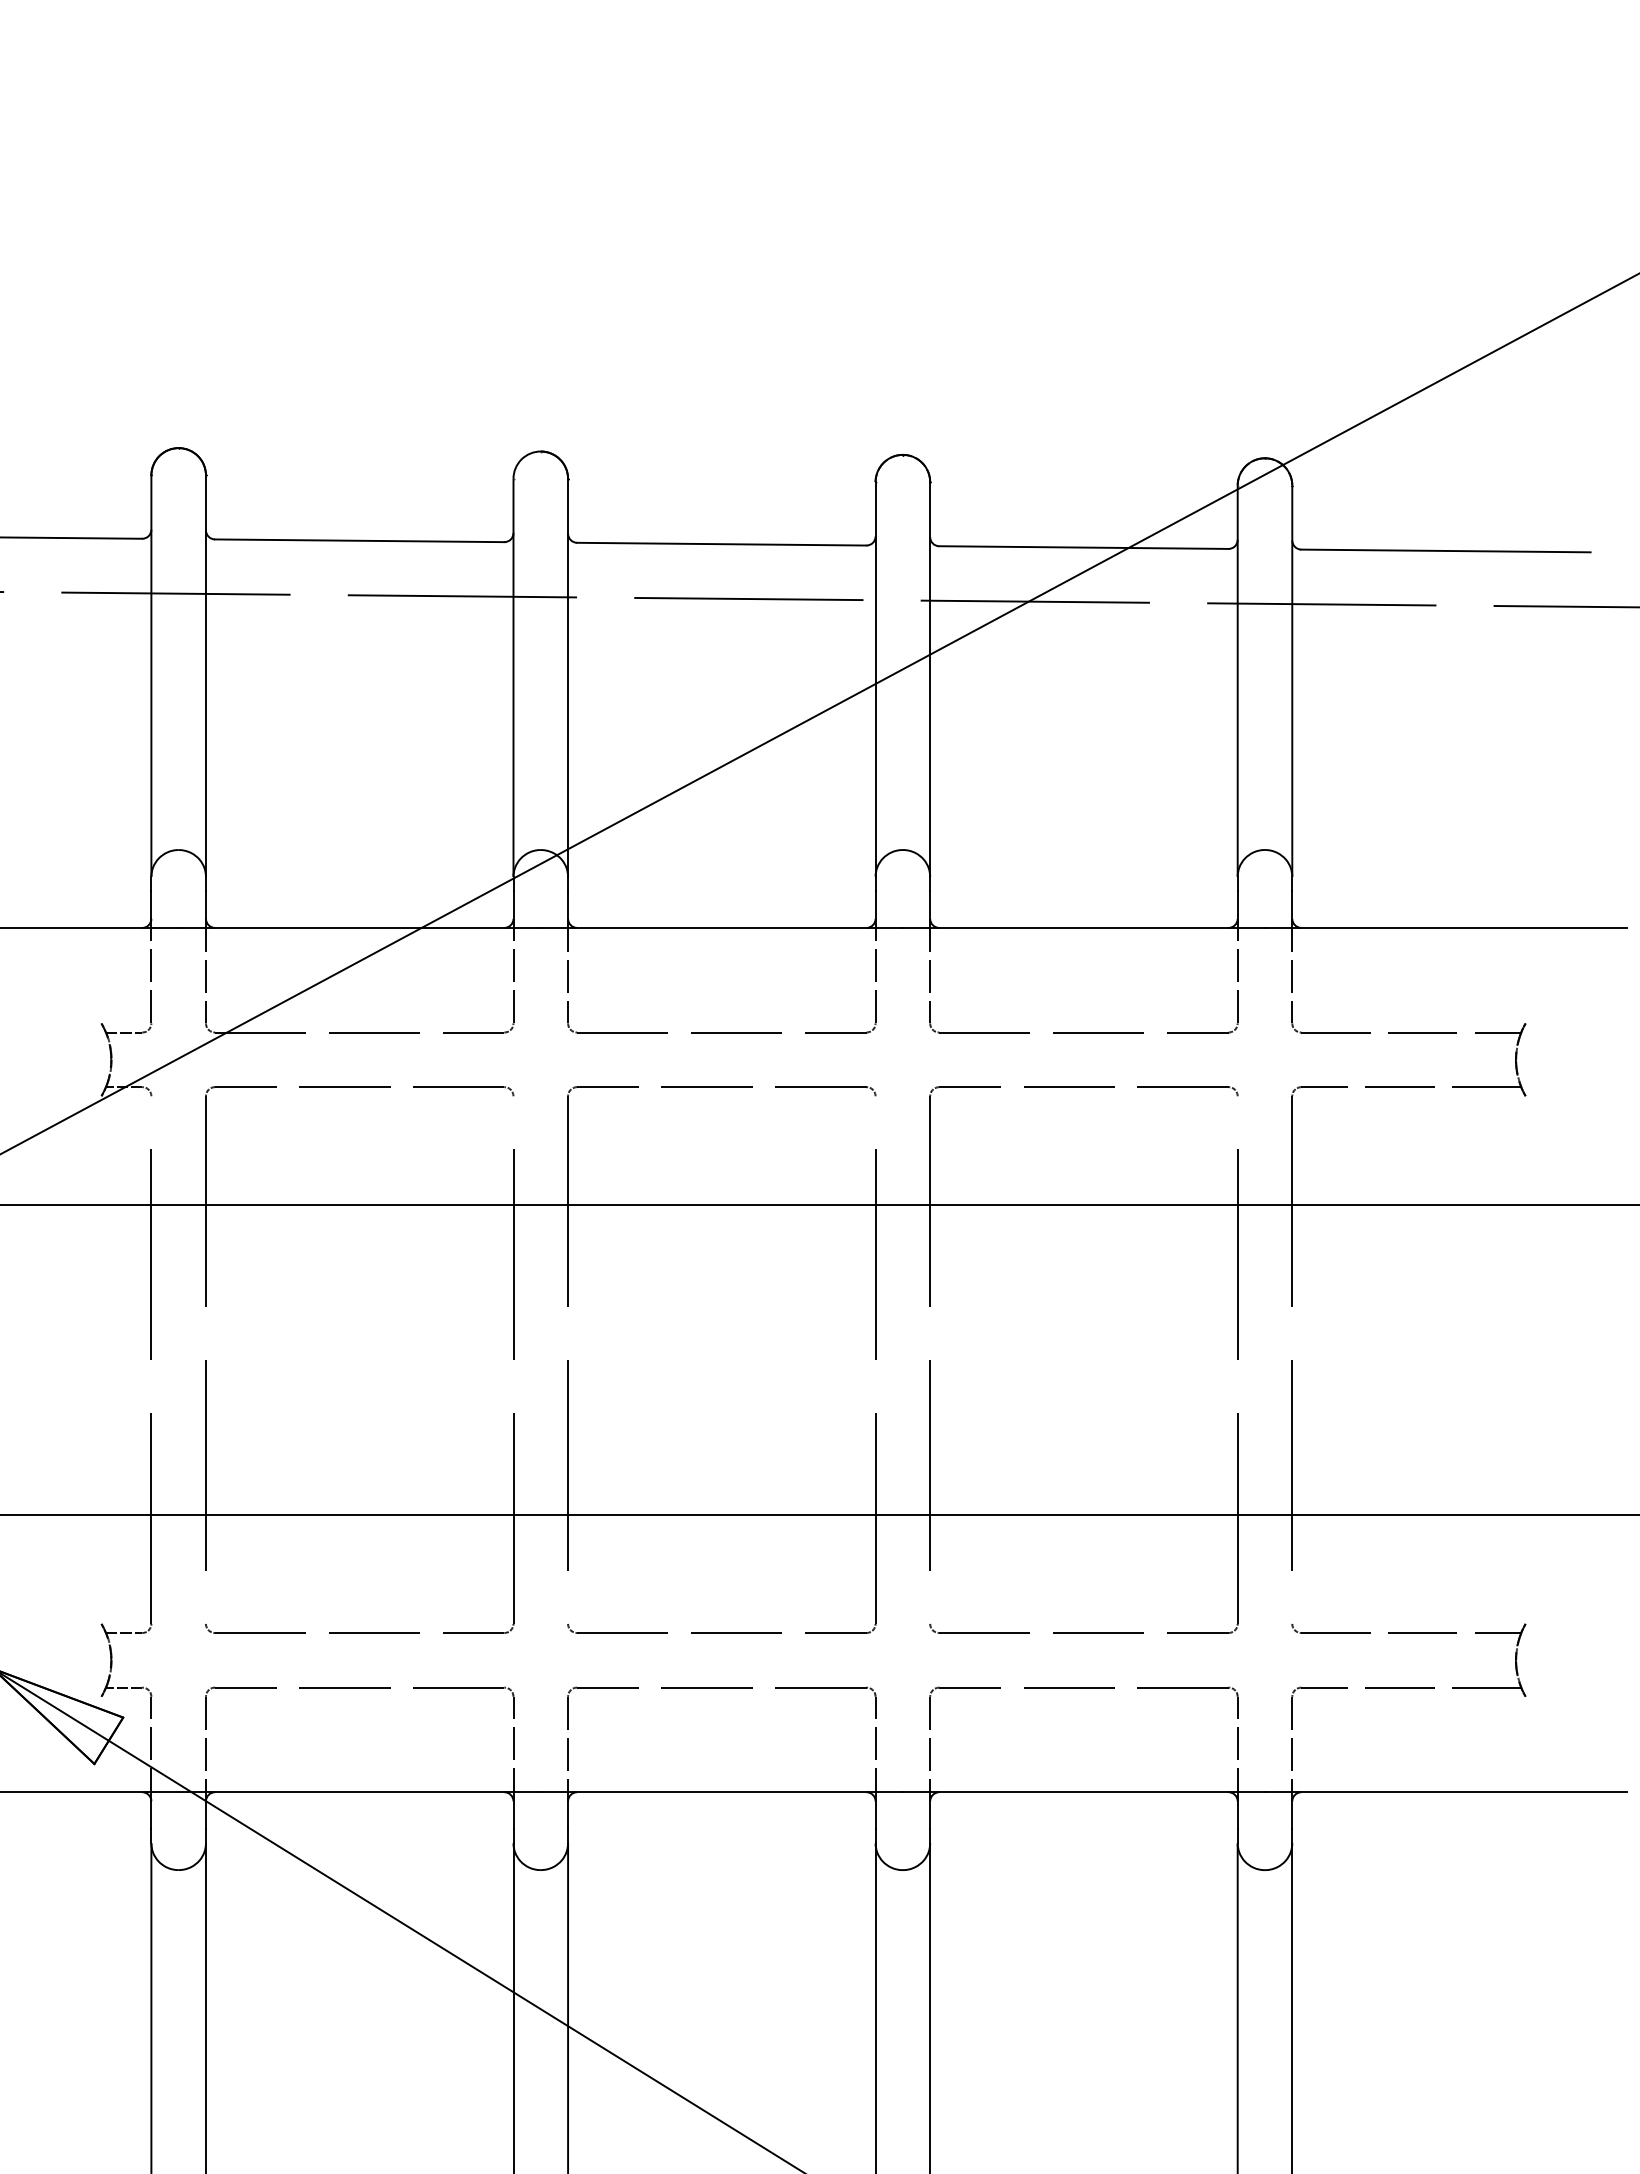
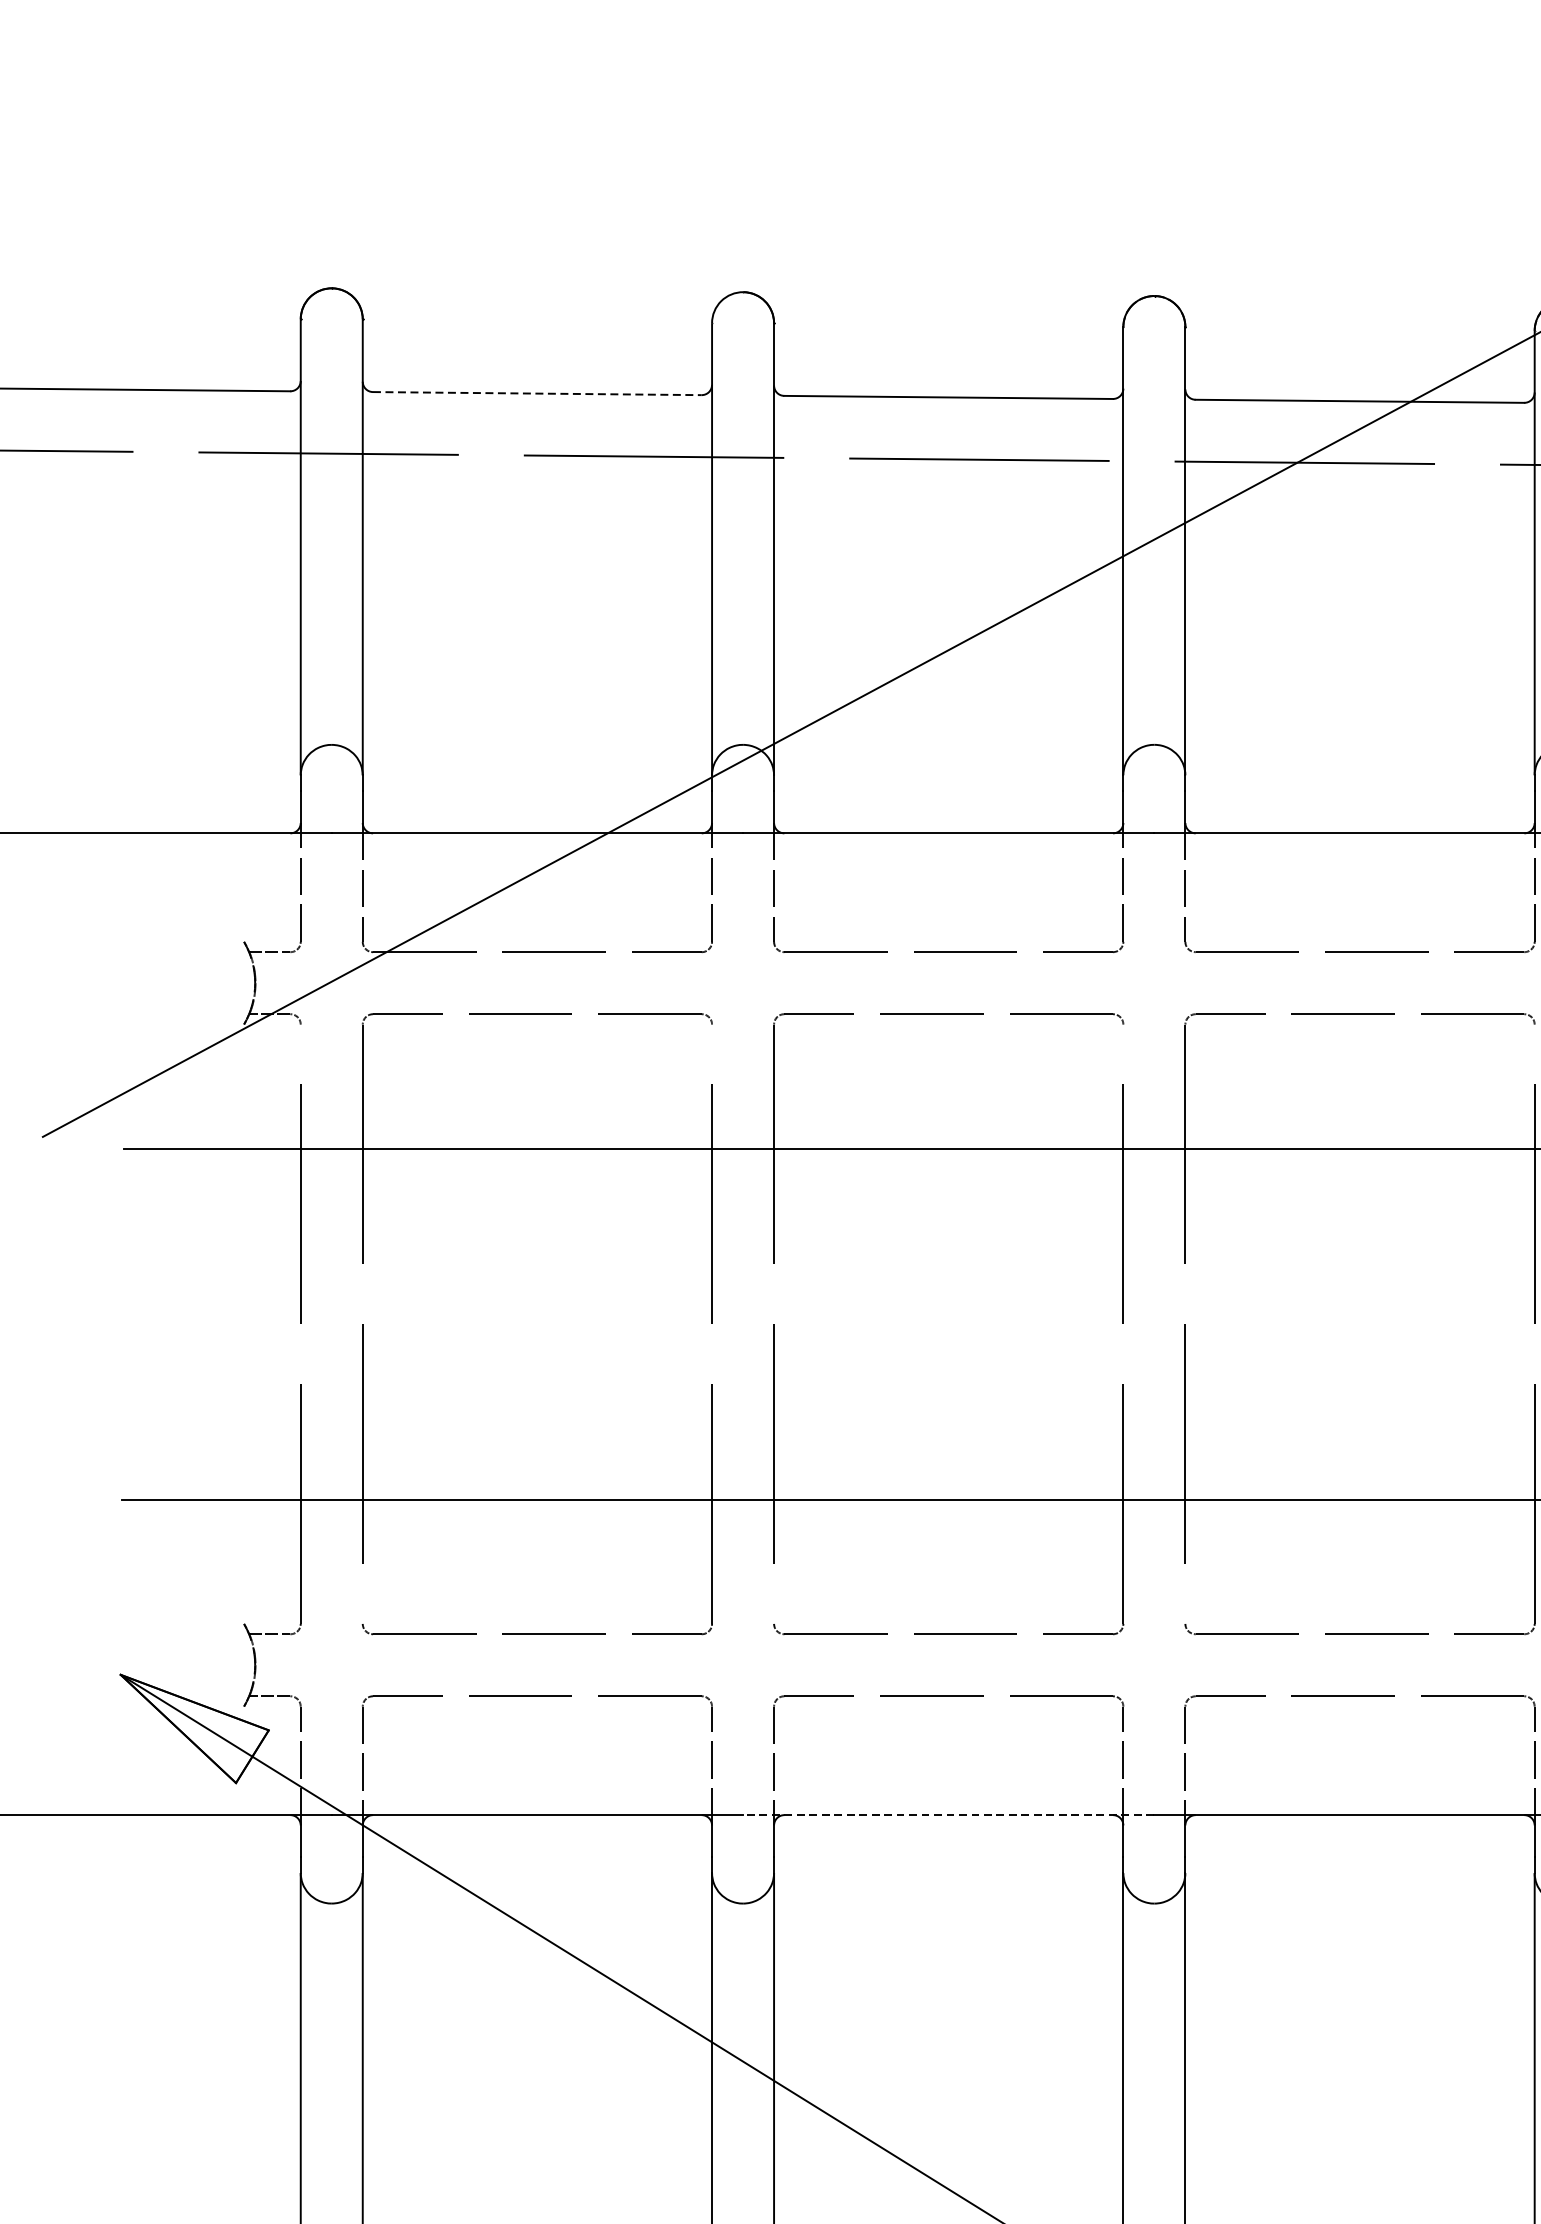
line: (359, 540) -> (537, 393), solid -> dashed
line: (721, 1792) -> (948, 1815), solid -> dashed

